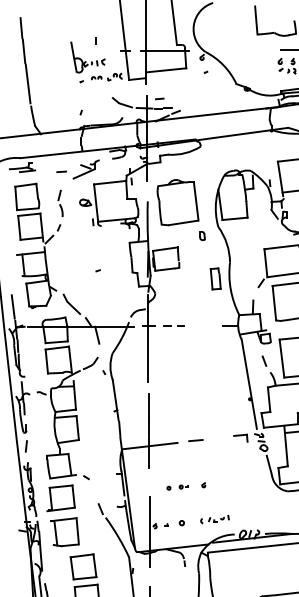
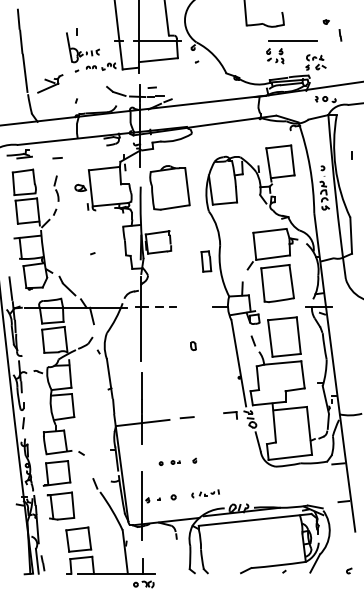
line: (95, 40) -> (76, 31), moved
part: (86, 169) -> (50, 83), moved
part: (202, 236) -> (193, 346), moved

